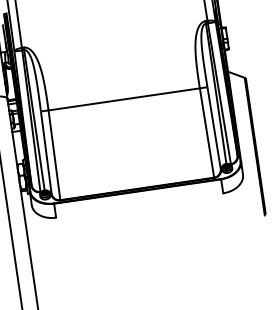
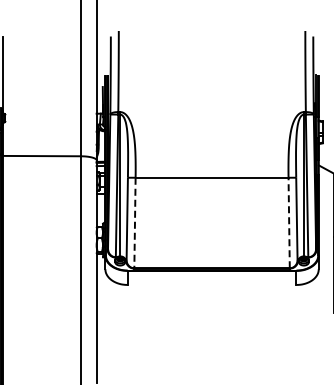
line: (207, 132) -> (289, 222), solid -> dashed
line: (54, 155) -> (134, 223), solid -> dashed

